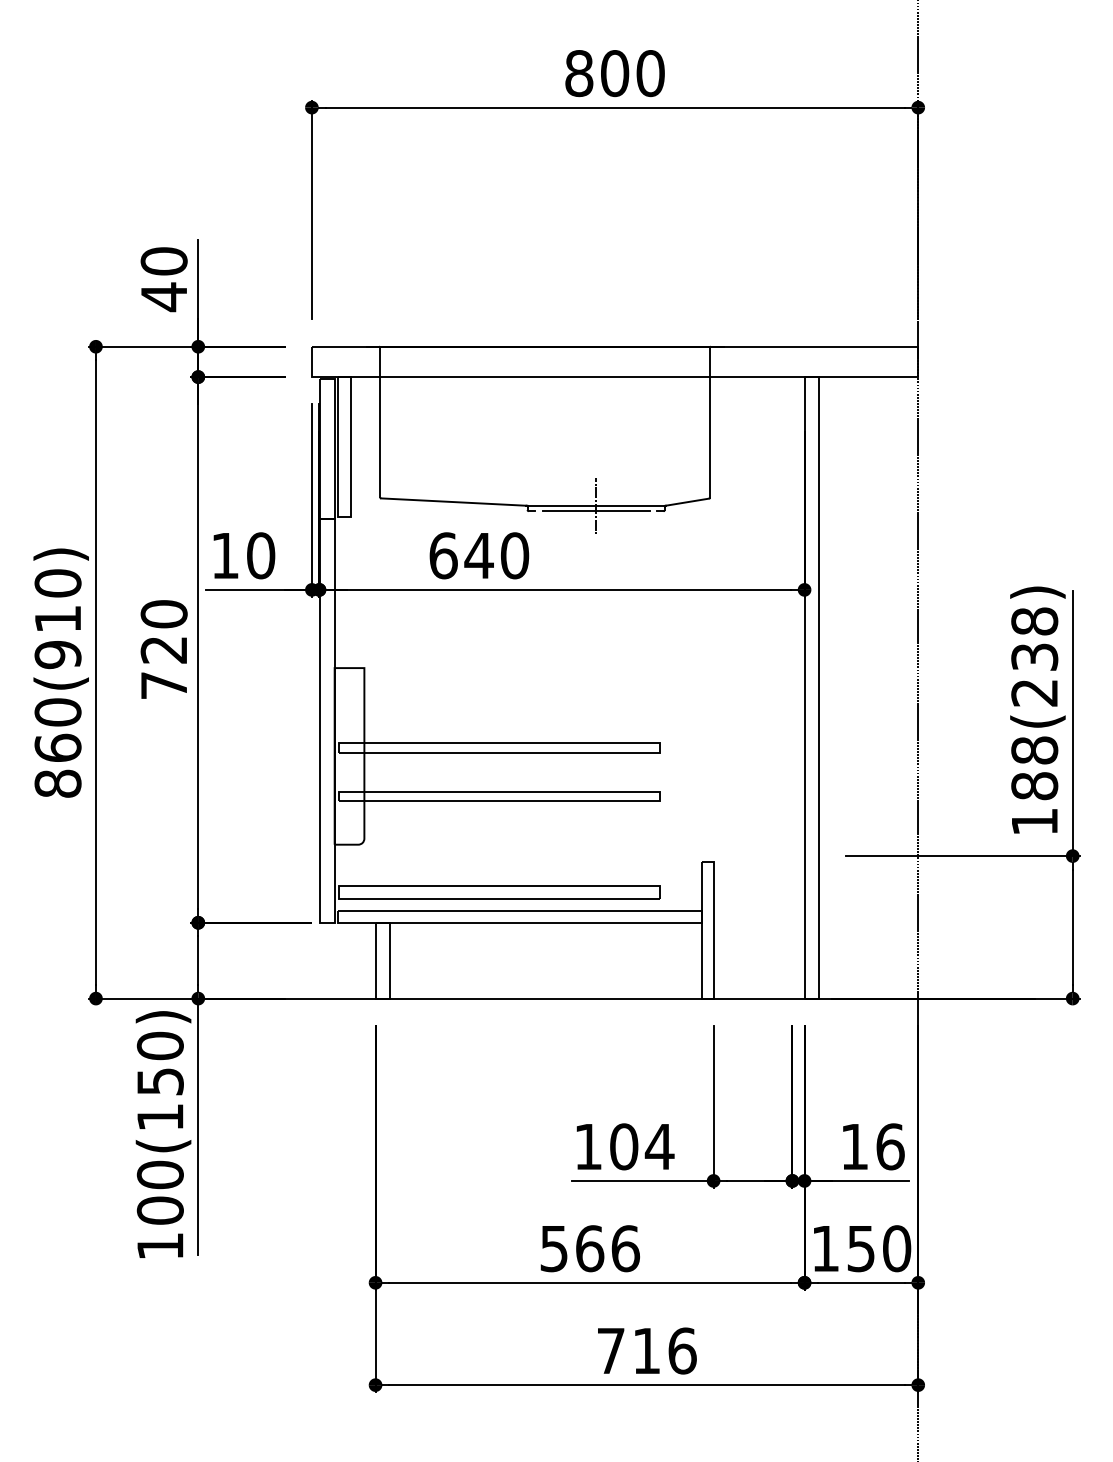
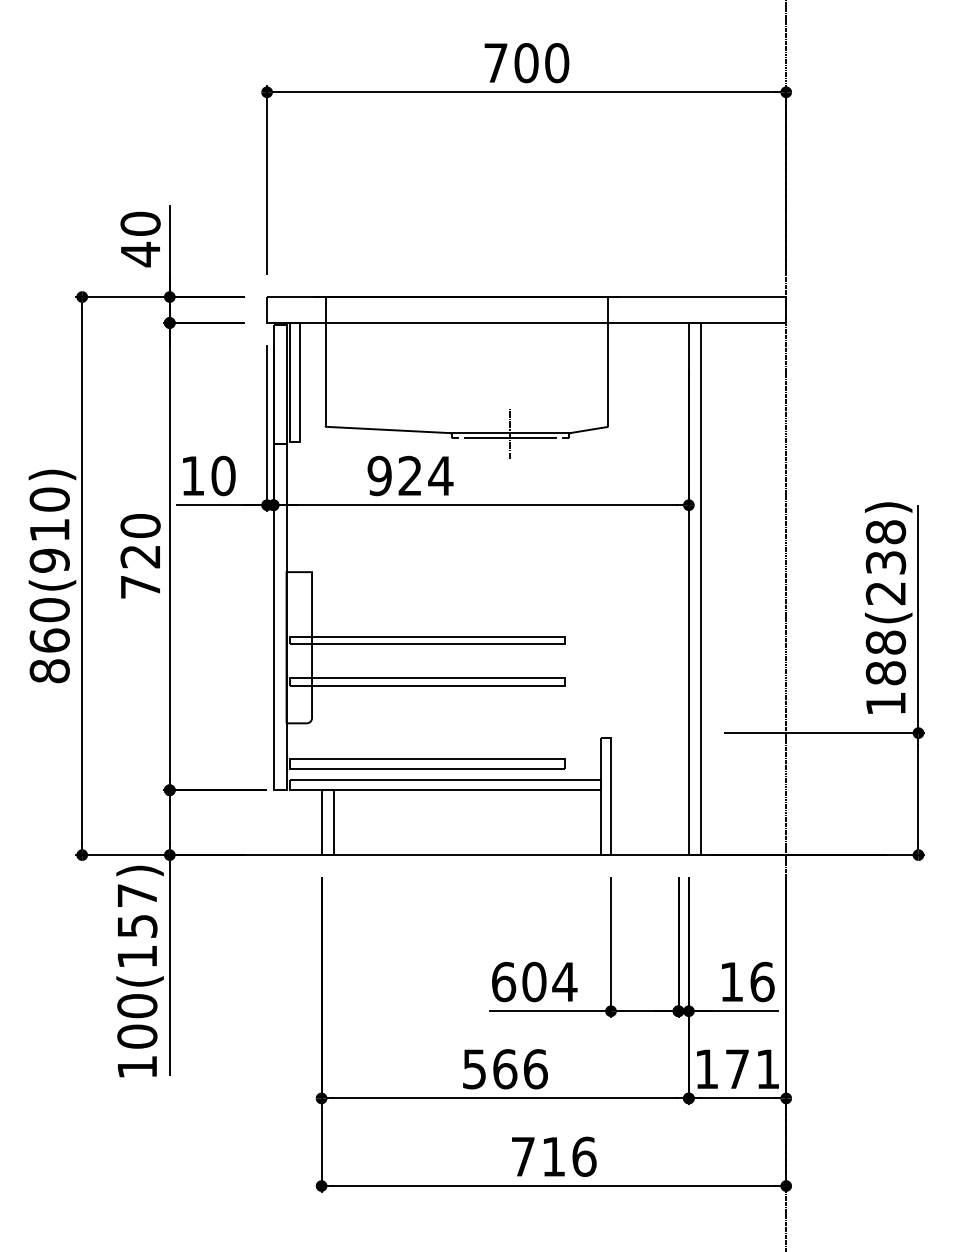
text: (579, 73) -> (496, 63), 800 -> 700
text: (479, 555) -> (410, 475), 640 -> 924
text: (160, 1045) -> (137, 895), 100(150) -> 100(157)
text: (589, 1146) -> (504, 981), 104 -> 604
text: (880, 1249) -> (753, 1069), 150 -> 171

